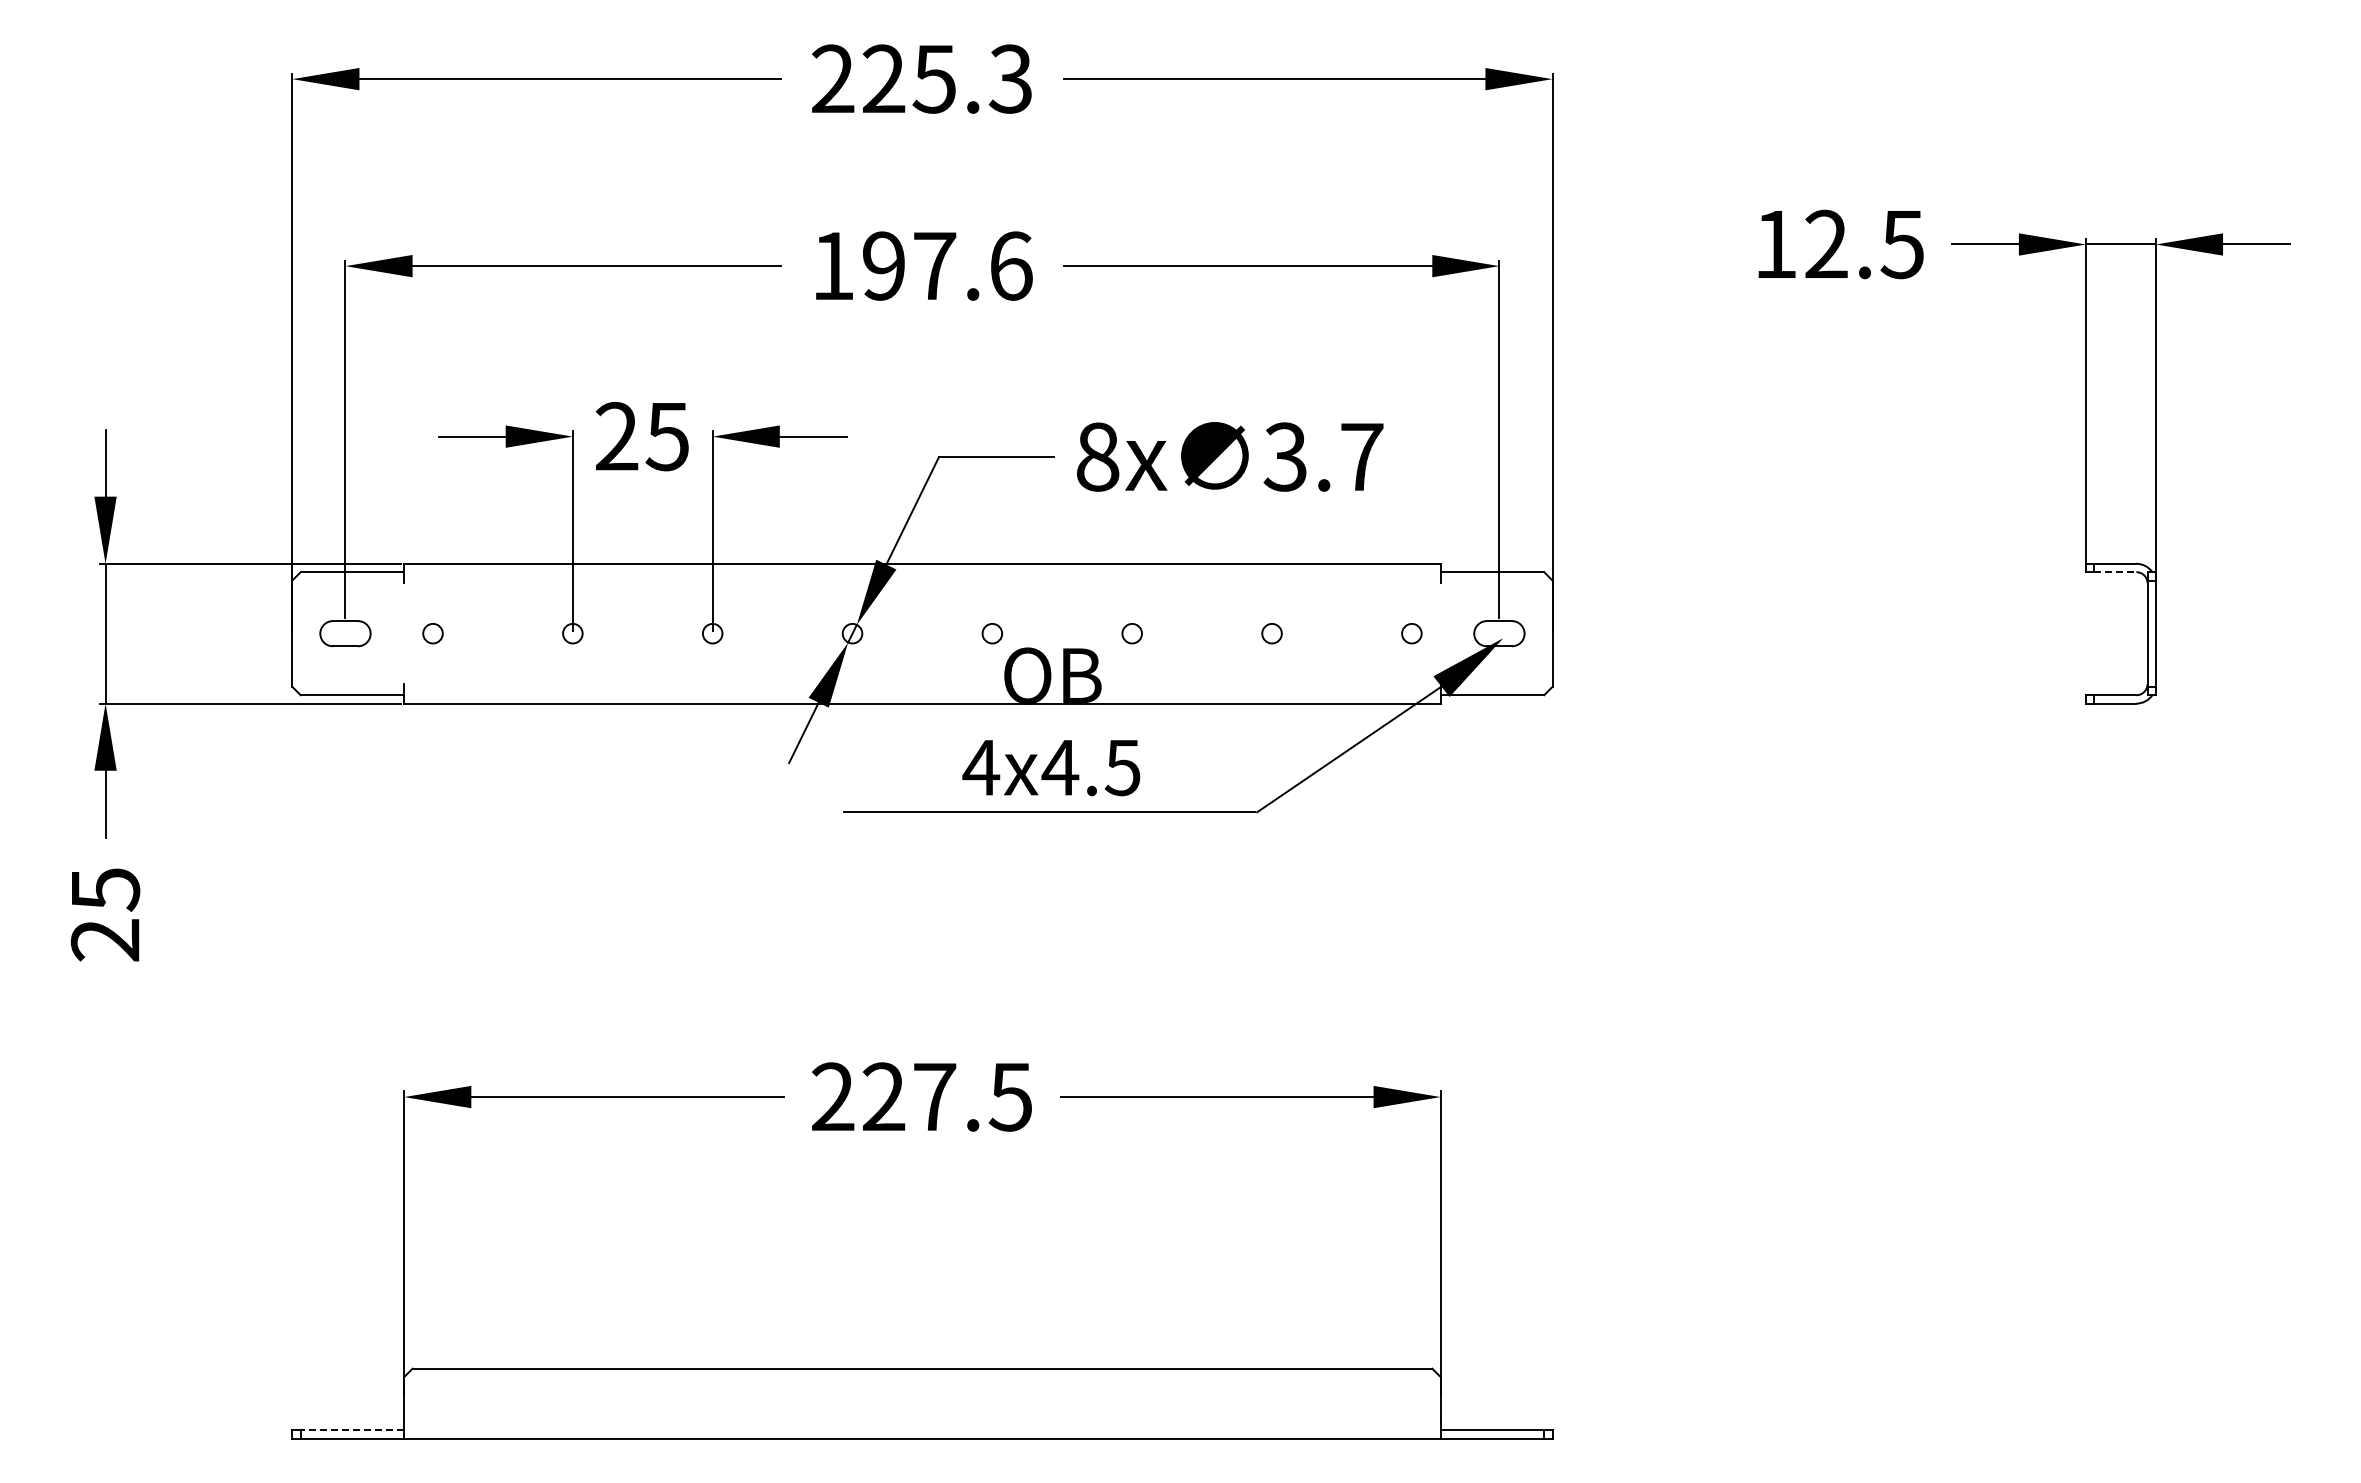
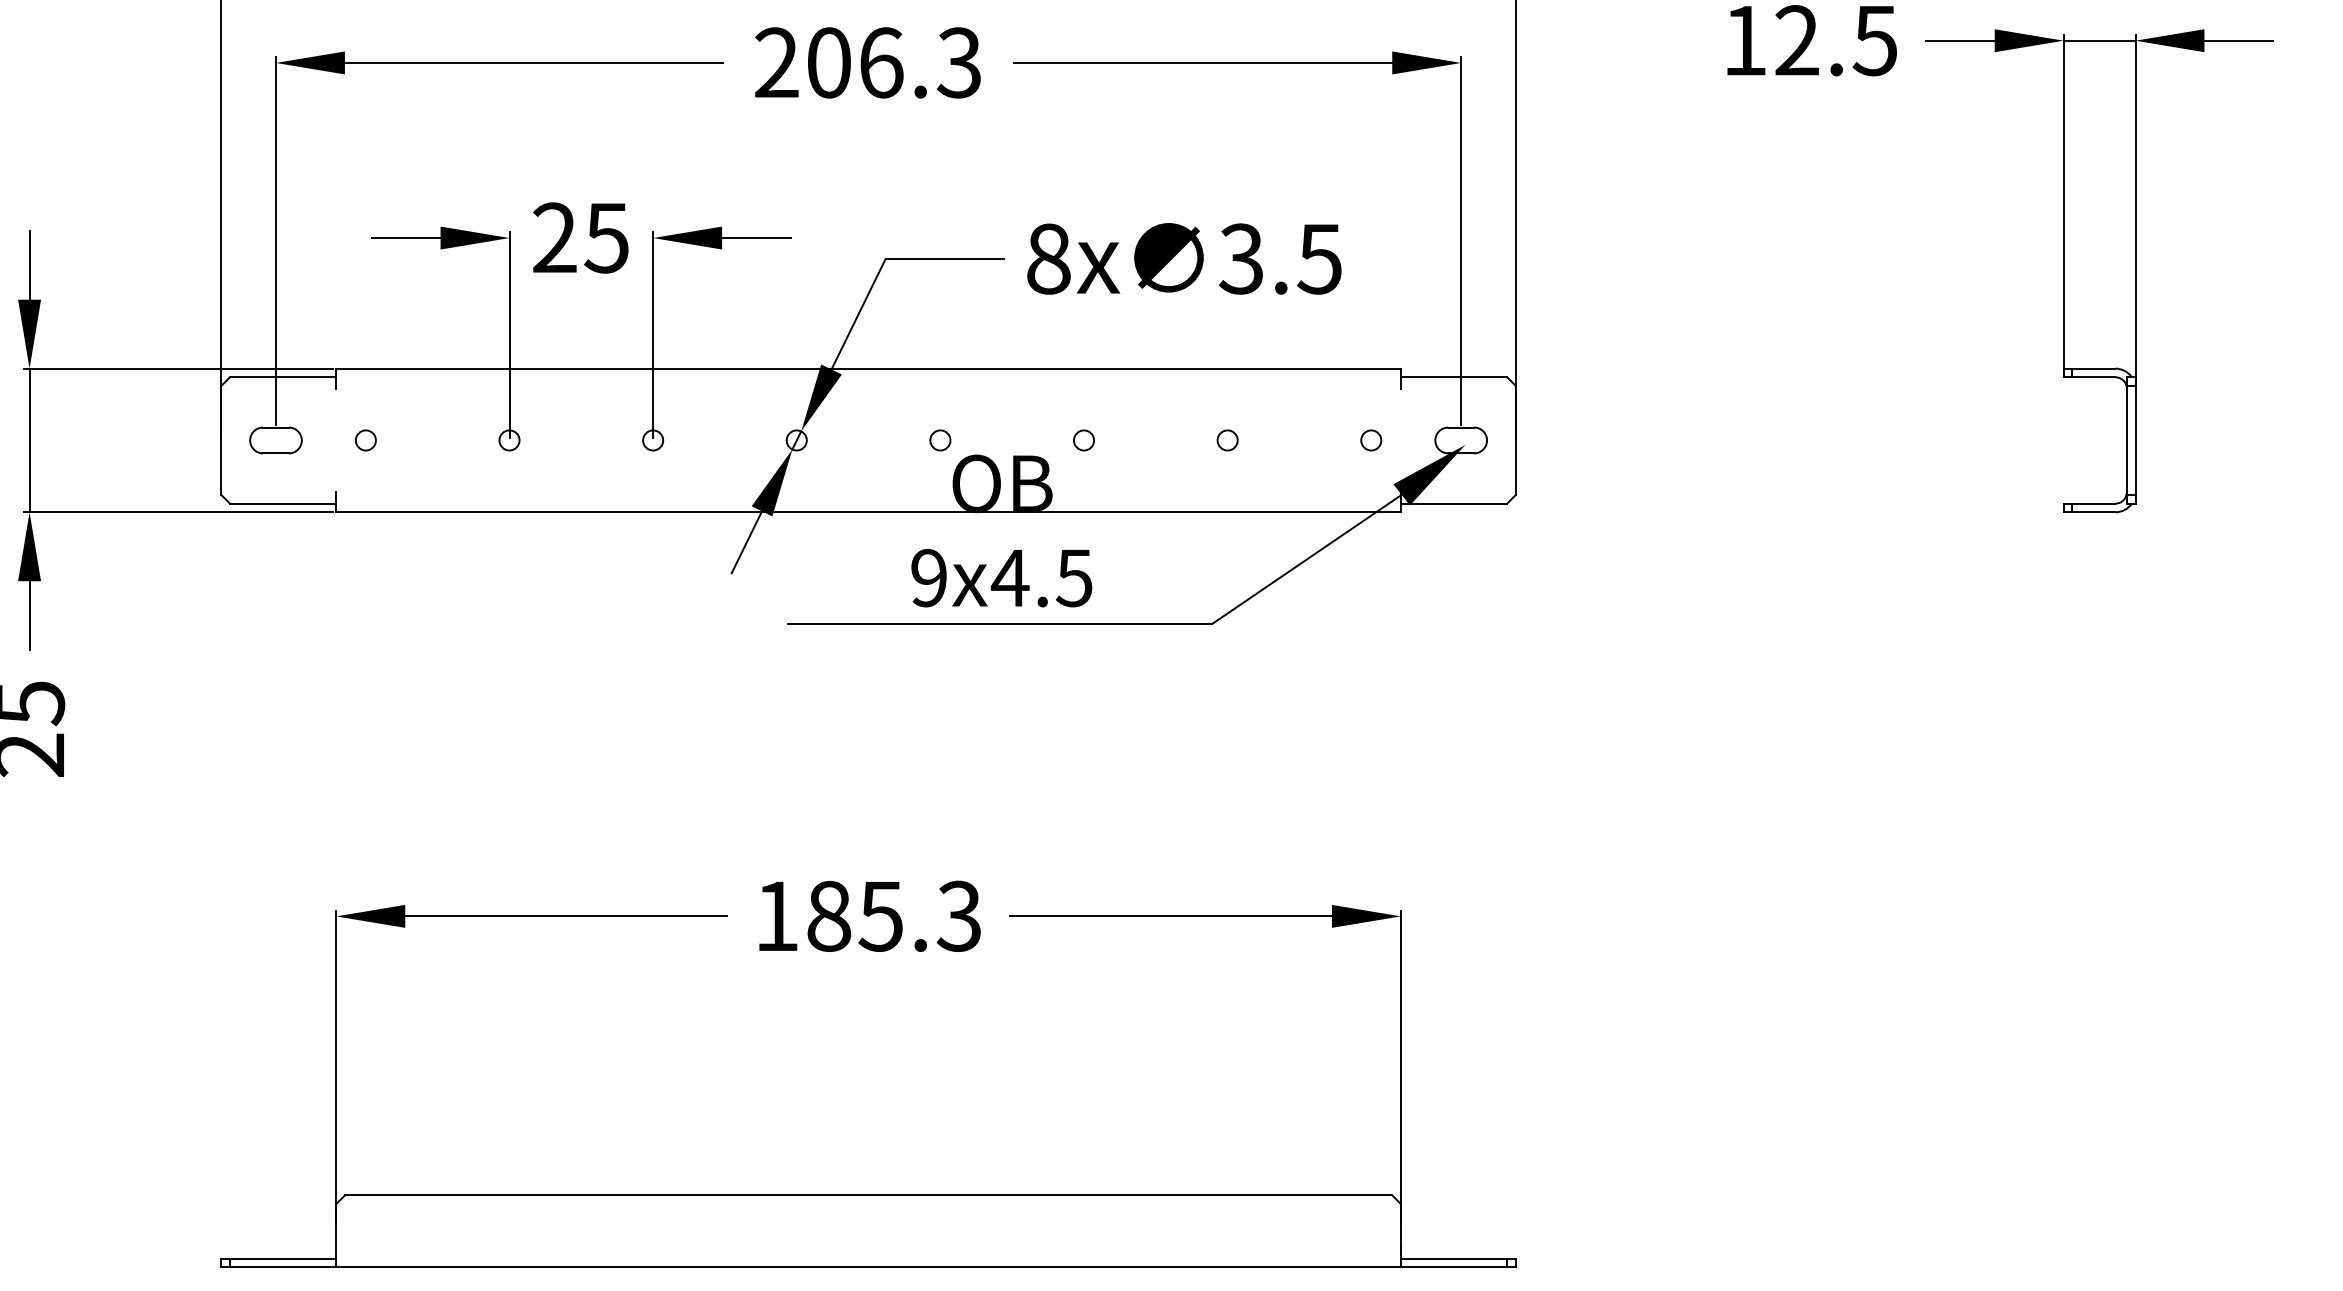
text: (922, 265) -> (868, 62), 197.6 -> 206.3
text: (1361, 457) -> (1319, 259), 3.7 -> 3.5
line: (2115, 572) -> (2093, 377), dashed -> solid
text: (981, 767) -> (929, 577), 4x4.5 -> 9x4.5
text: (921, 1096) -> (867, 915), 227.5 -> 185.3
line: (352, 1430) -> (283, 1258), dashed -> solid

